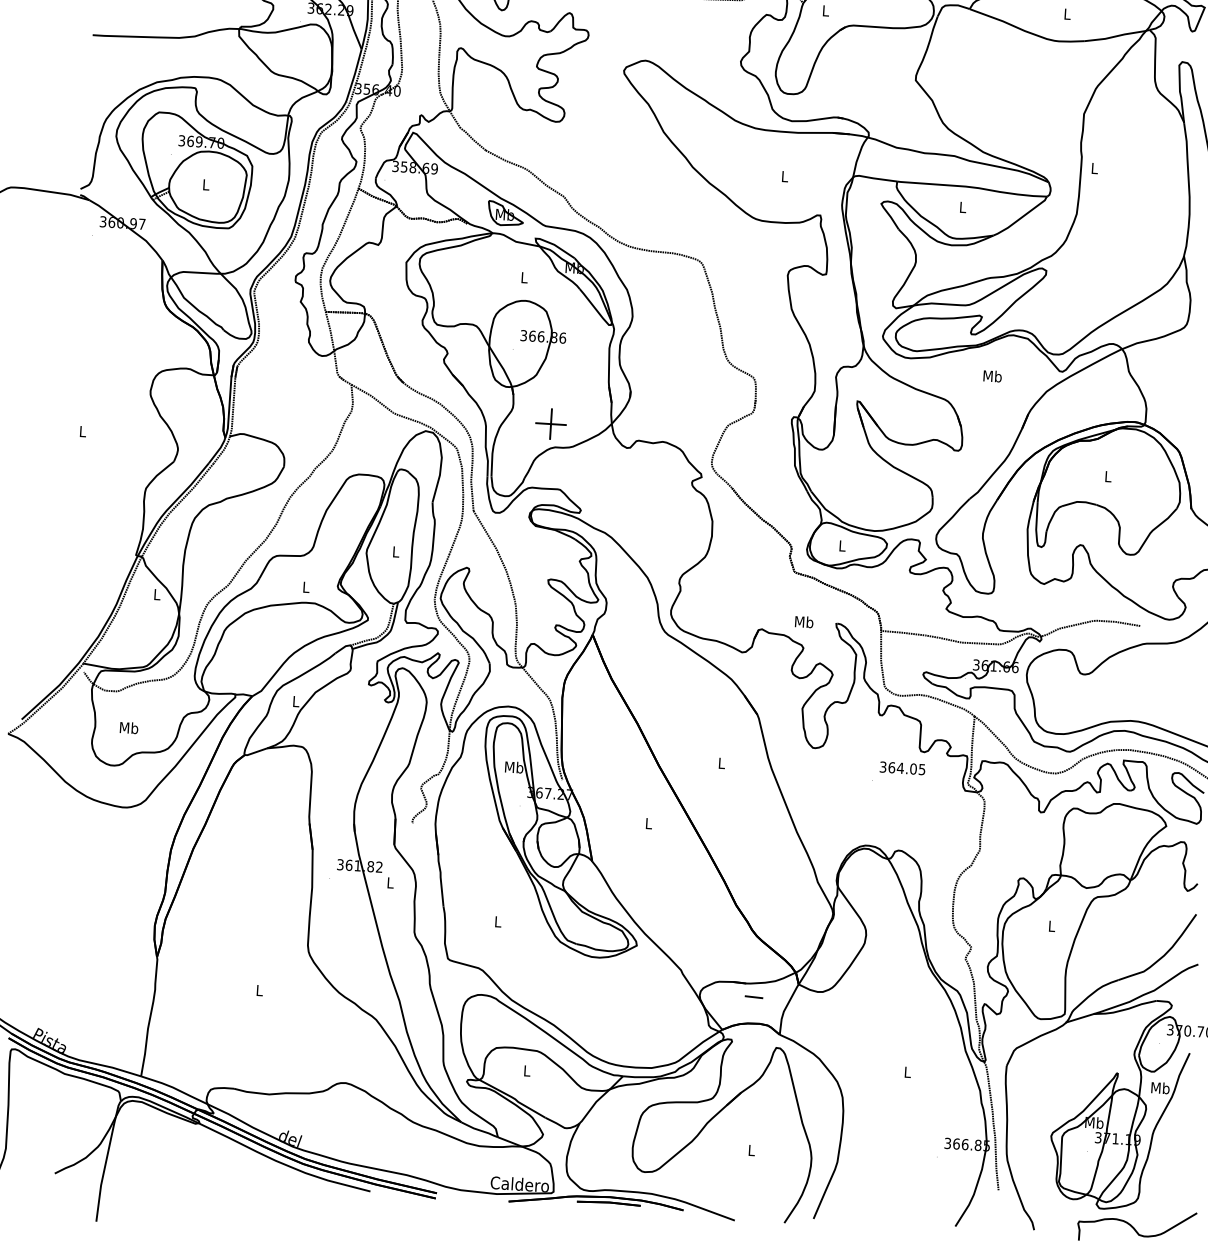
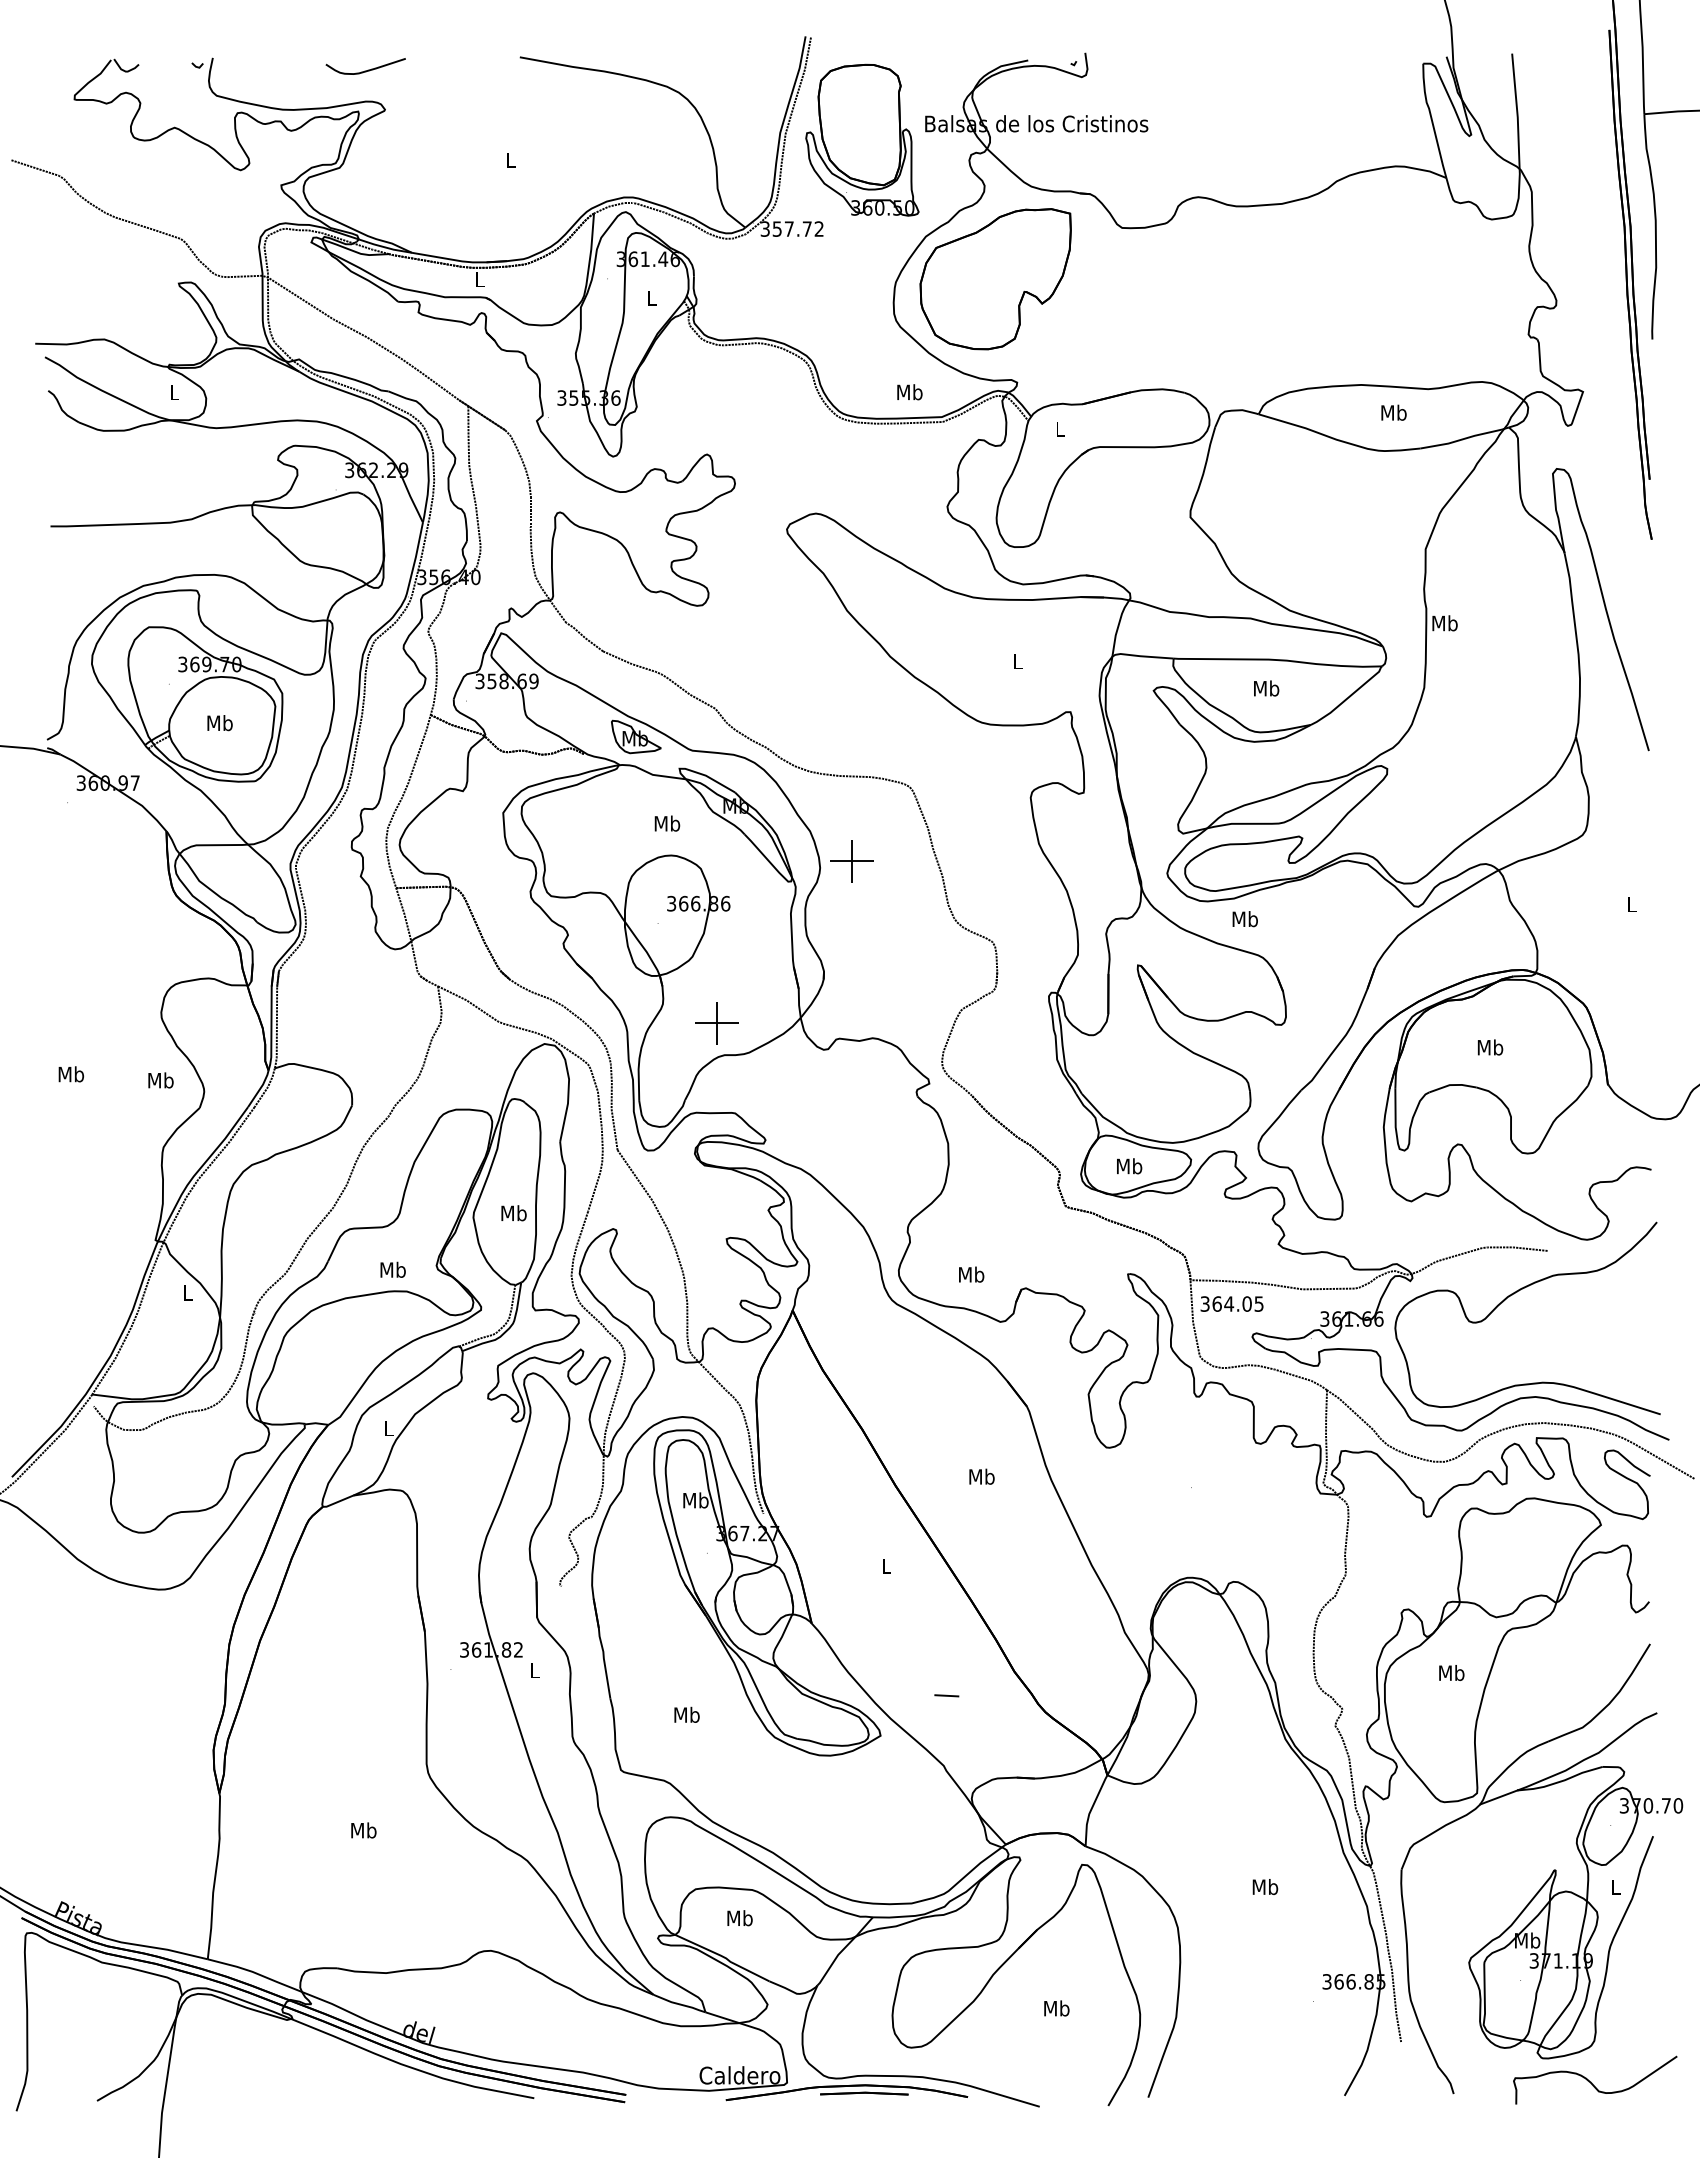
text: (1067, 13) -> (1393, 412), L -> Mb
text: (1094, 168) -> (1444, 623), L -> Mb
text: (205, 185) -> (219, 723), L -> Mb
text: (962, 207) -> (1266, 688), L -> Mb
text: (524, 277) -> (667, 823), L -> Mb
part: (655, 313) -> (851, 861), added
text: (992, 376) -> (1244, 919), moved
text: (82, 431) -> (71, 1074), L -> Mb
text: (1108, 476) -> (1490, 1047), L -> Mb
text: (842, 546) -> (1129, 1166), L -> Mb
text: (395, 552) -> (513, 1213), L -> Mb
text: (305, 586) -> (392, 1269), L -> Mb
text: (804, 621) -> (971, 1274), moved
text: (128, 727) -> (160, 1080), moved
text: (721, 763) -> (981, 1476), L -> Mb
text: (902, 767) -> (1231, 1303), moved
text: (497, 921) -> (686, 1714), L -> Mb
text: (1051, 926) -> (1451, 1673), L -> Mb
text: (259, 990) -> (363, 1830), L -> Mb
line: (753, 996) -> (946, 1695), moved
text: (526, 1071) -> (739, 1918), L -> Mb
text: (907, 1072) -> (1265, 1887), L -> Mb
text: (1160, 1087) -> (1615, 1886), Mb -> L
text: (751, 1150) -> (1056, 2008), L -> Mb

